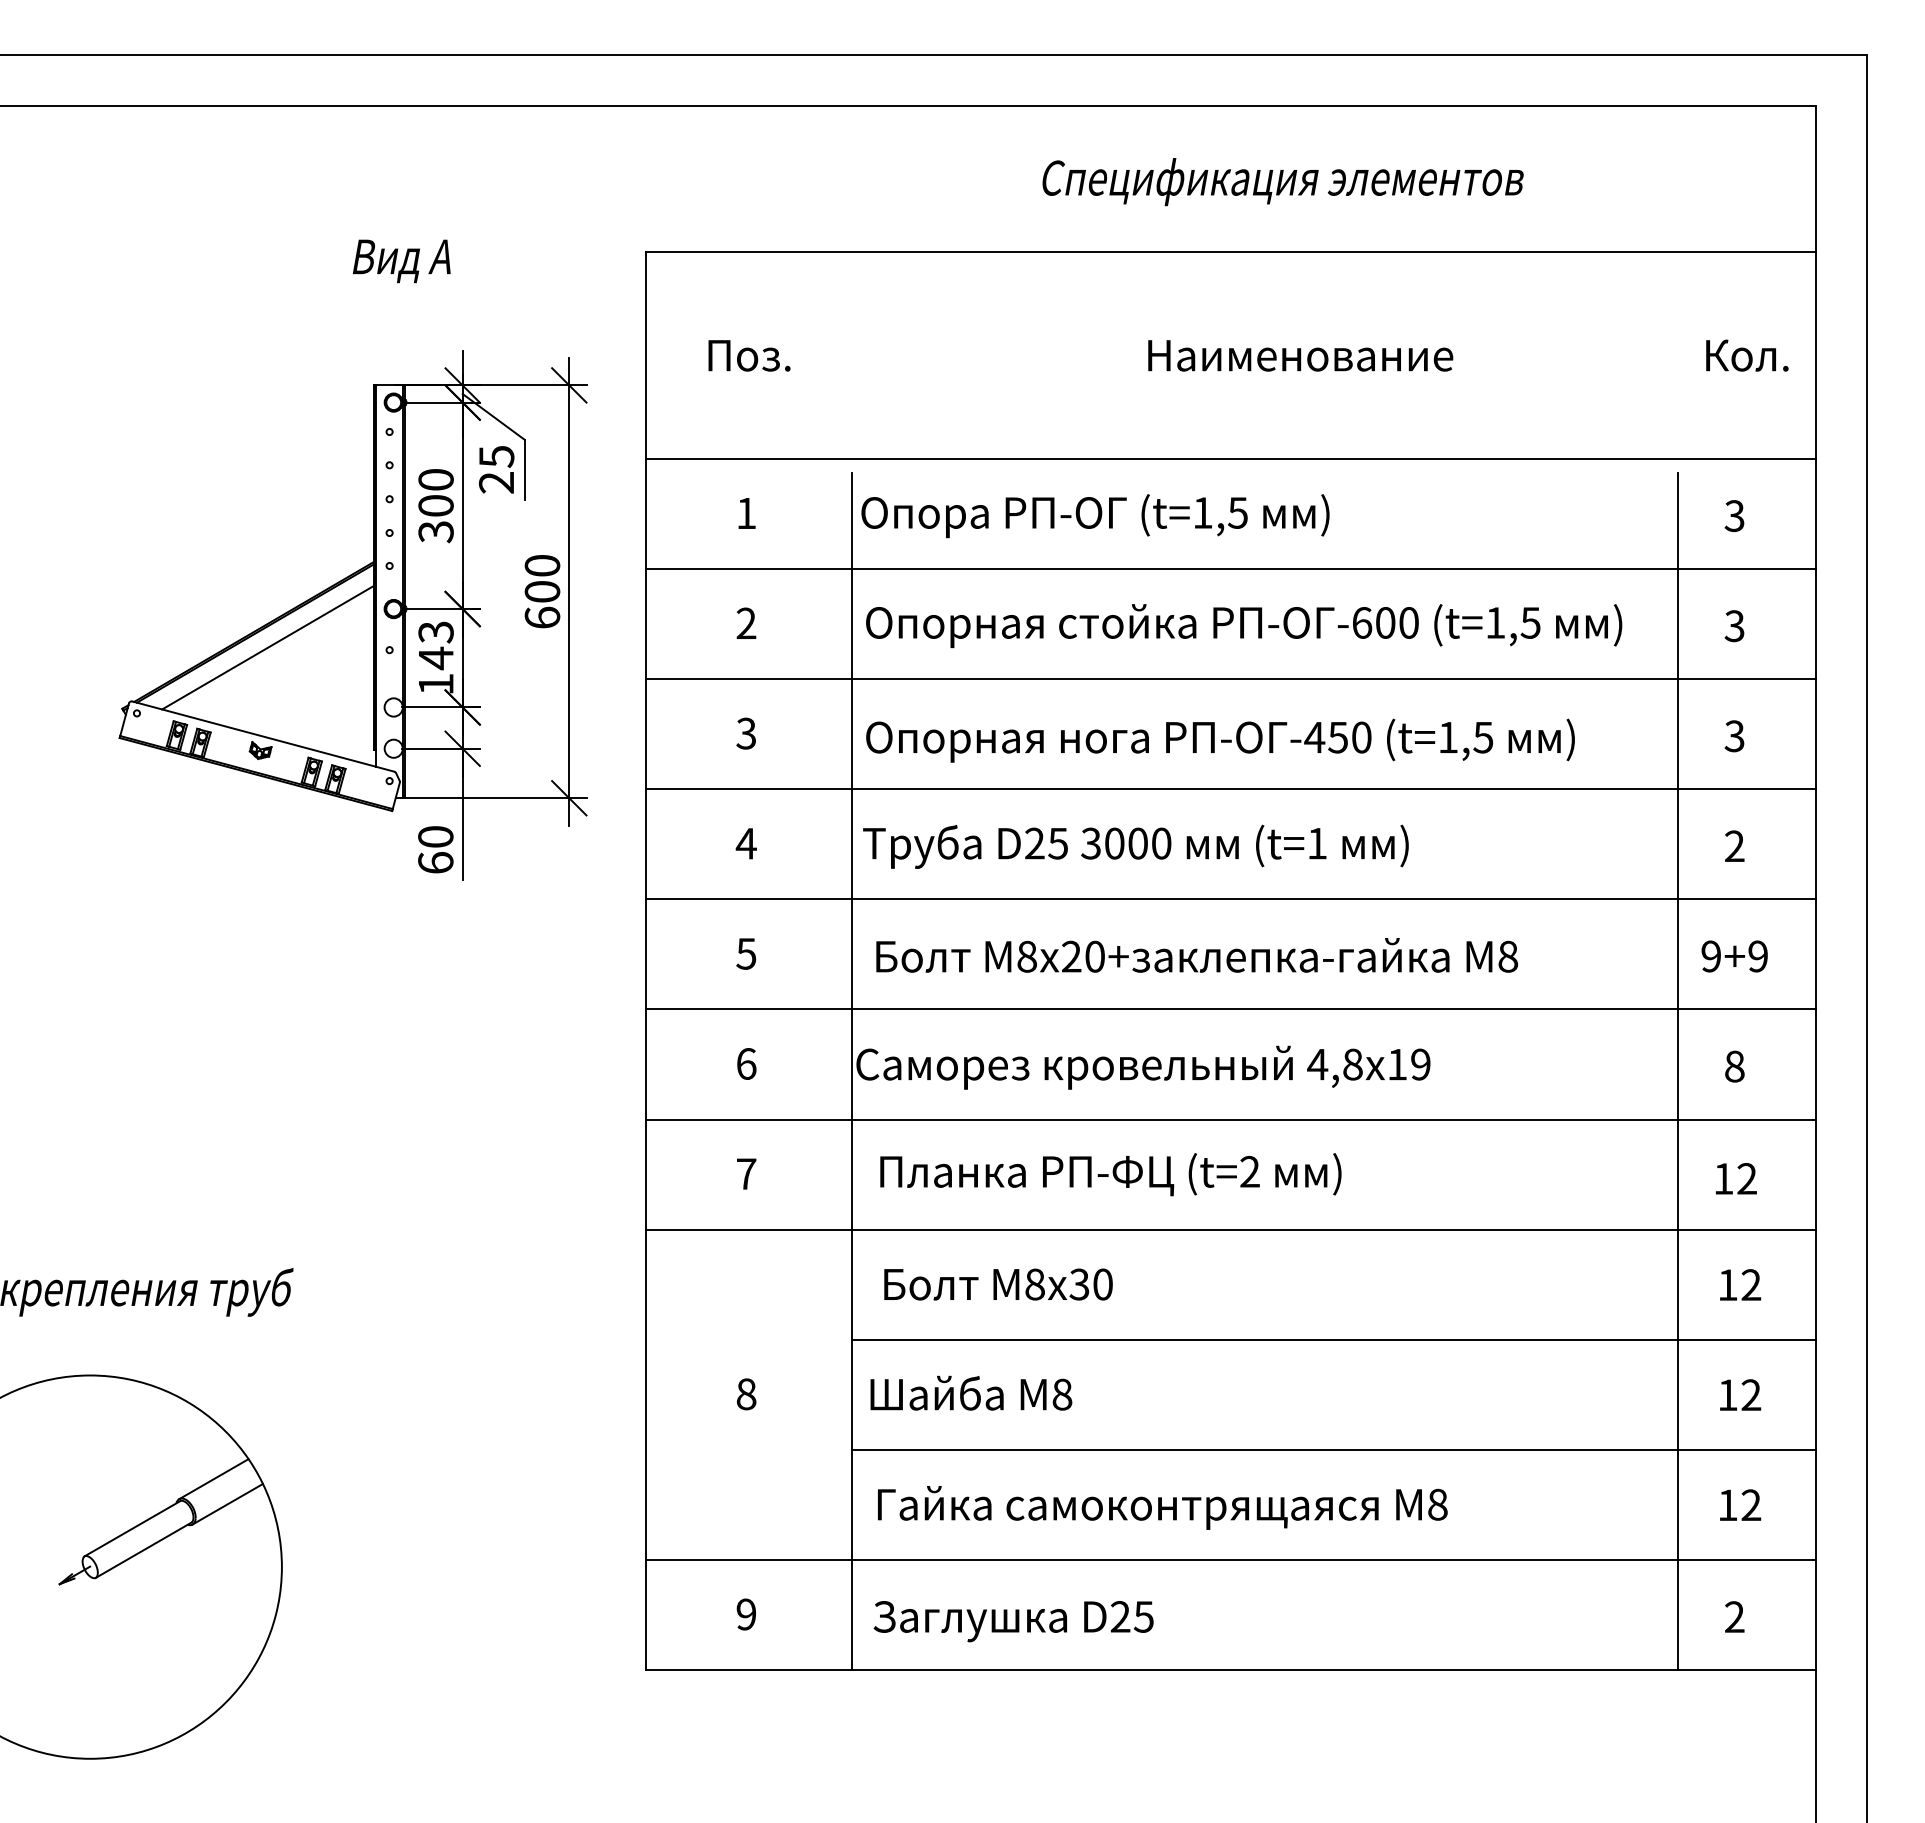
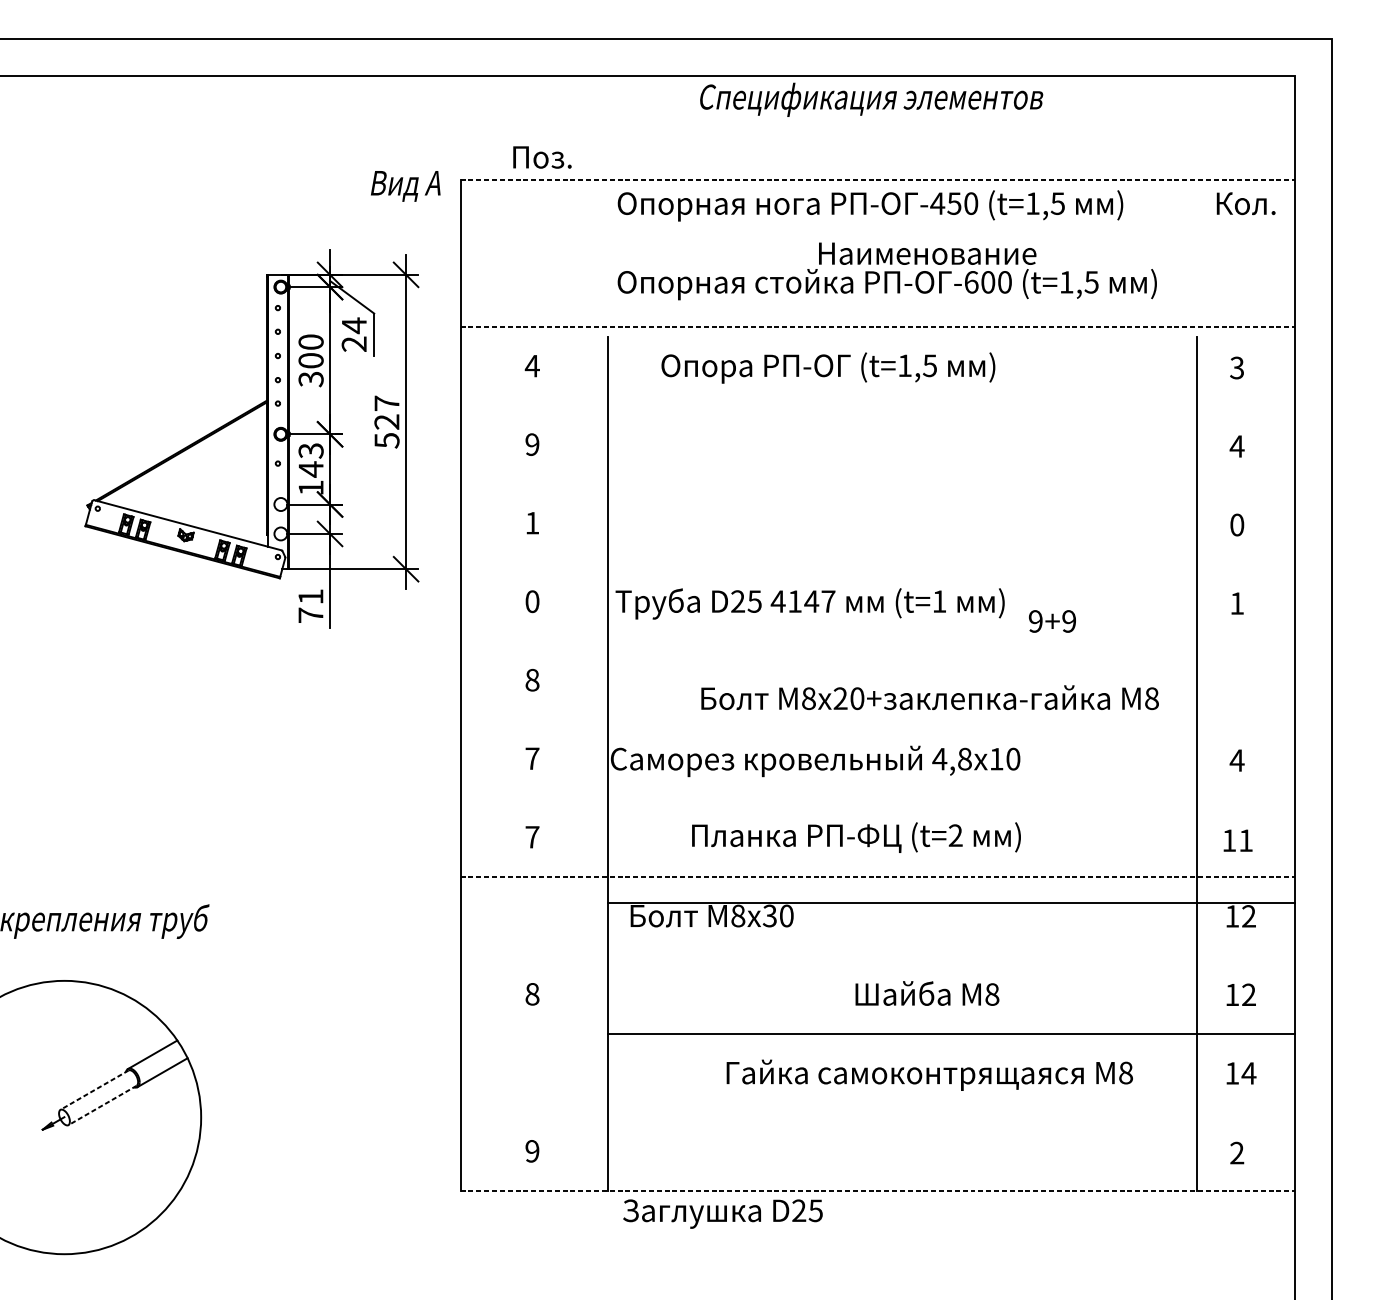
text: (1282, 182) -> (871, 100), moved
line: (1230, 252) -> (877, 180), solid -> dashed
text: (401, 261) -> (405, 186), moved
text: (749, 355) -> (542, 157), moved
text: (1747, 355) -> (1246, 203), moved
text: (496, 456) -> (354, 325), 25 -> 24
line: (1230, 458) -> (877, 326), solid -> dashed
text: (745, 513) -> (531, 366), 1 -> 4
text: (1095, 516) -> (828, 368), moved
line: (1230, 569) -> (877, 406), removed
text: (542, 592) -> (386, 422), 600 -> 527
text: (746, 623) -> (532, 444), 2 -> 9
text: (1244, 626) -> (887, 284), moved
text: (1734, 626) -> (1237, 446), 3 -> 4
line: (268, 647) -> (191, 461), removed
line: (1230, 679) -> (877, 484), removed
text: (745, 733) -> (531, 523), 3 -> 1
text: (1734, 736) -> (1237, 525), 3 -> 0
text: (1220, 740) -> (870, 205), moved
line: (1230, 789) -> (877, 563), removed
text: (745, 843) -> (531, 601), 4 -> 0
text: (1125, 843) -> (802, 601), 3000 -> 4147
text: (1734, 845) -> (1237, 602), 2 -> 1
text: (435, 849) -> (310, 605), 60 -> 71
line: (1230, 899) -> (877, 641), removed
text: (746, 953) -> (532, 679), 5 -> 8
text: (1197, 955) -> (930, 697), moved
text: (1734, 956) -> (1052, 621), moved
line: (1230, 1009) -> (877, 719), removed
text: (746, 1063) -> (532, 758), 6 -> 7
text: (1420, 1064) -> (1013, 759), 19 -> 10
text: (1734, 1066) -> (1237, 760), 8 -> 4
line: (1230, 1119) -> (877, 798), removed
text: (1110, 1174) -> (856, 837), moved
text: (1746, 1178) -> (1245, 840), 12 -> 11
line: (1230, 1229) -> (877, 876), solid -> dashed
line: (1333, 1339) -> (951, 902), moved
text: (971, 1392) -> (927, 993), moved
text: (1750, 1504) -> (1248, 1072), 12 -> 14
text: (1162, 1507) -> (929, 1075), moved
line: (132, 1528) -> (94, 1089), solid -> dashed
line: (143, 1550) -> (102, 1105), solid -> dashed
line: (1230, 1559) -> (877, 1112), removed
text: (1013, 1621) -> (722, 1214), moved
line: (1230, 1670) -> (877, 1191), solid -> dashed

